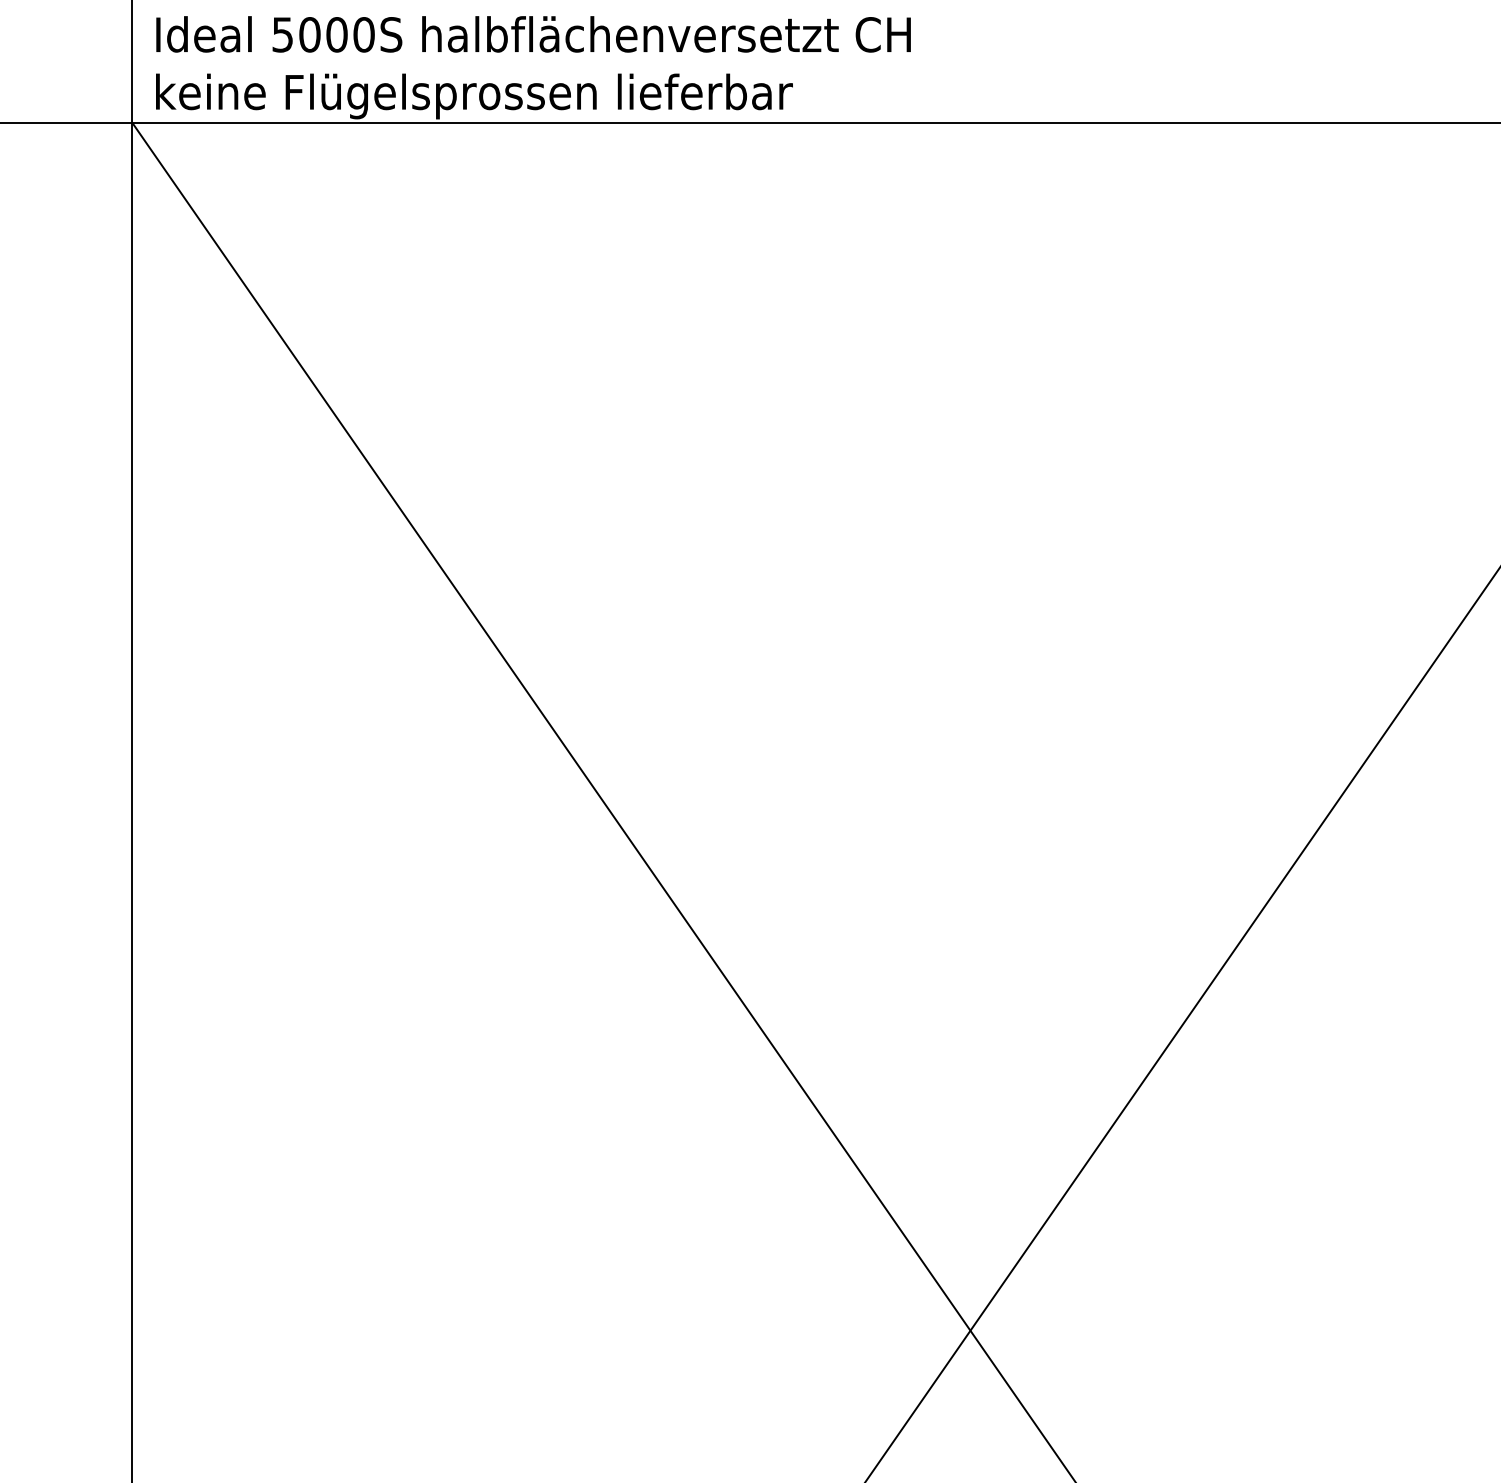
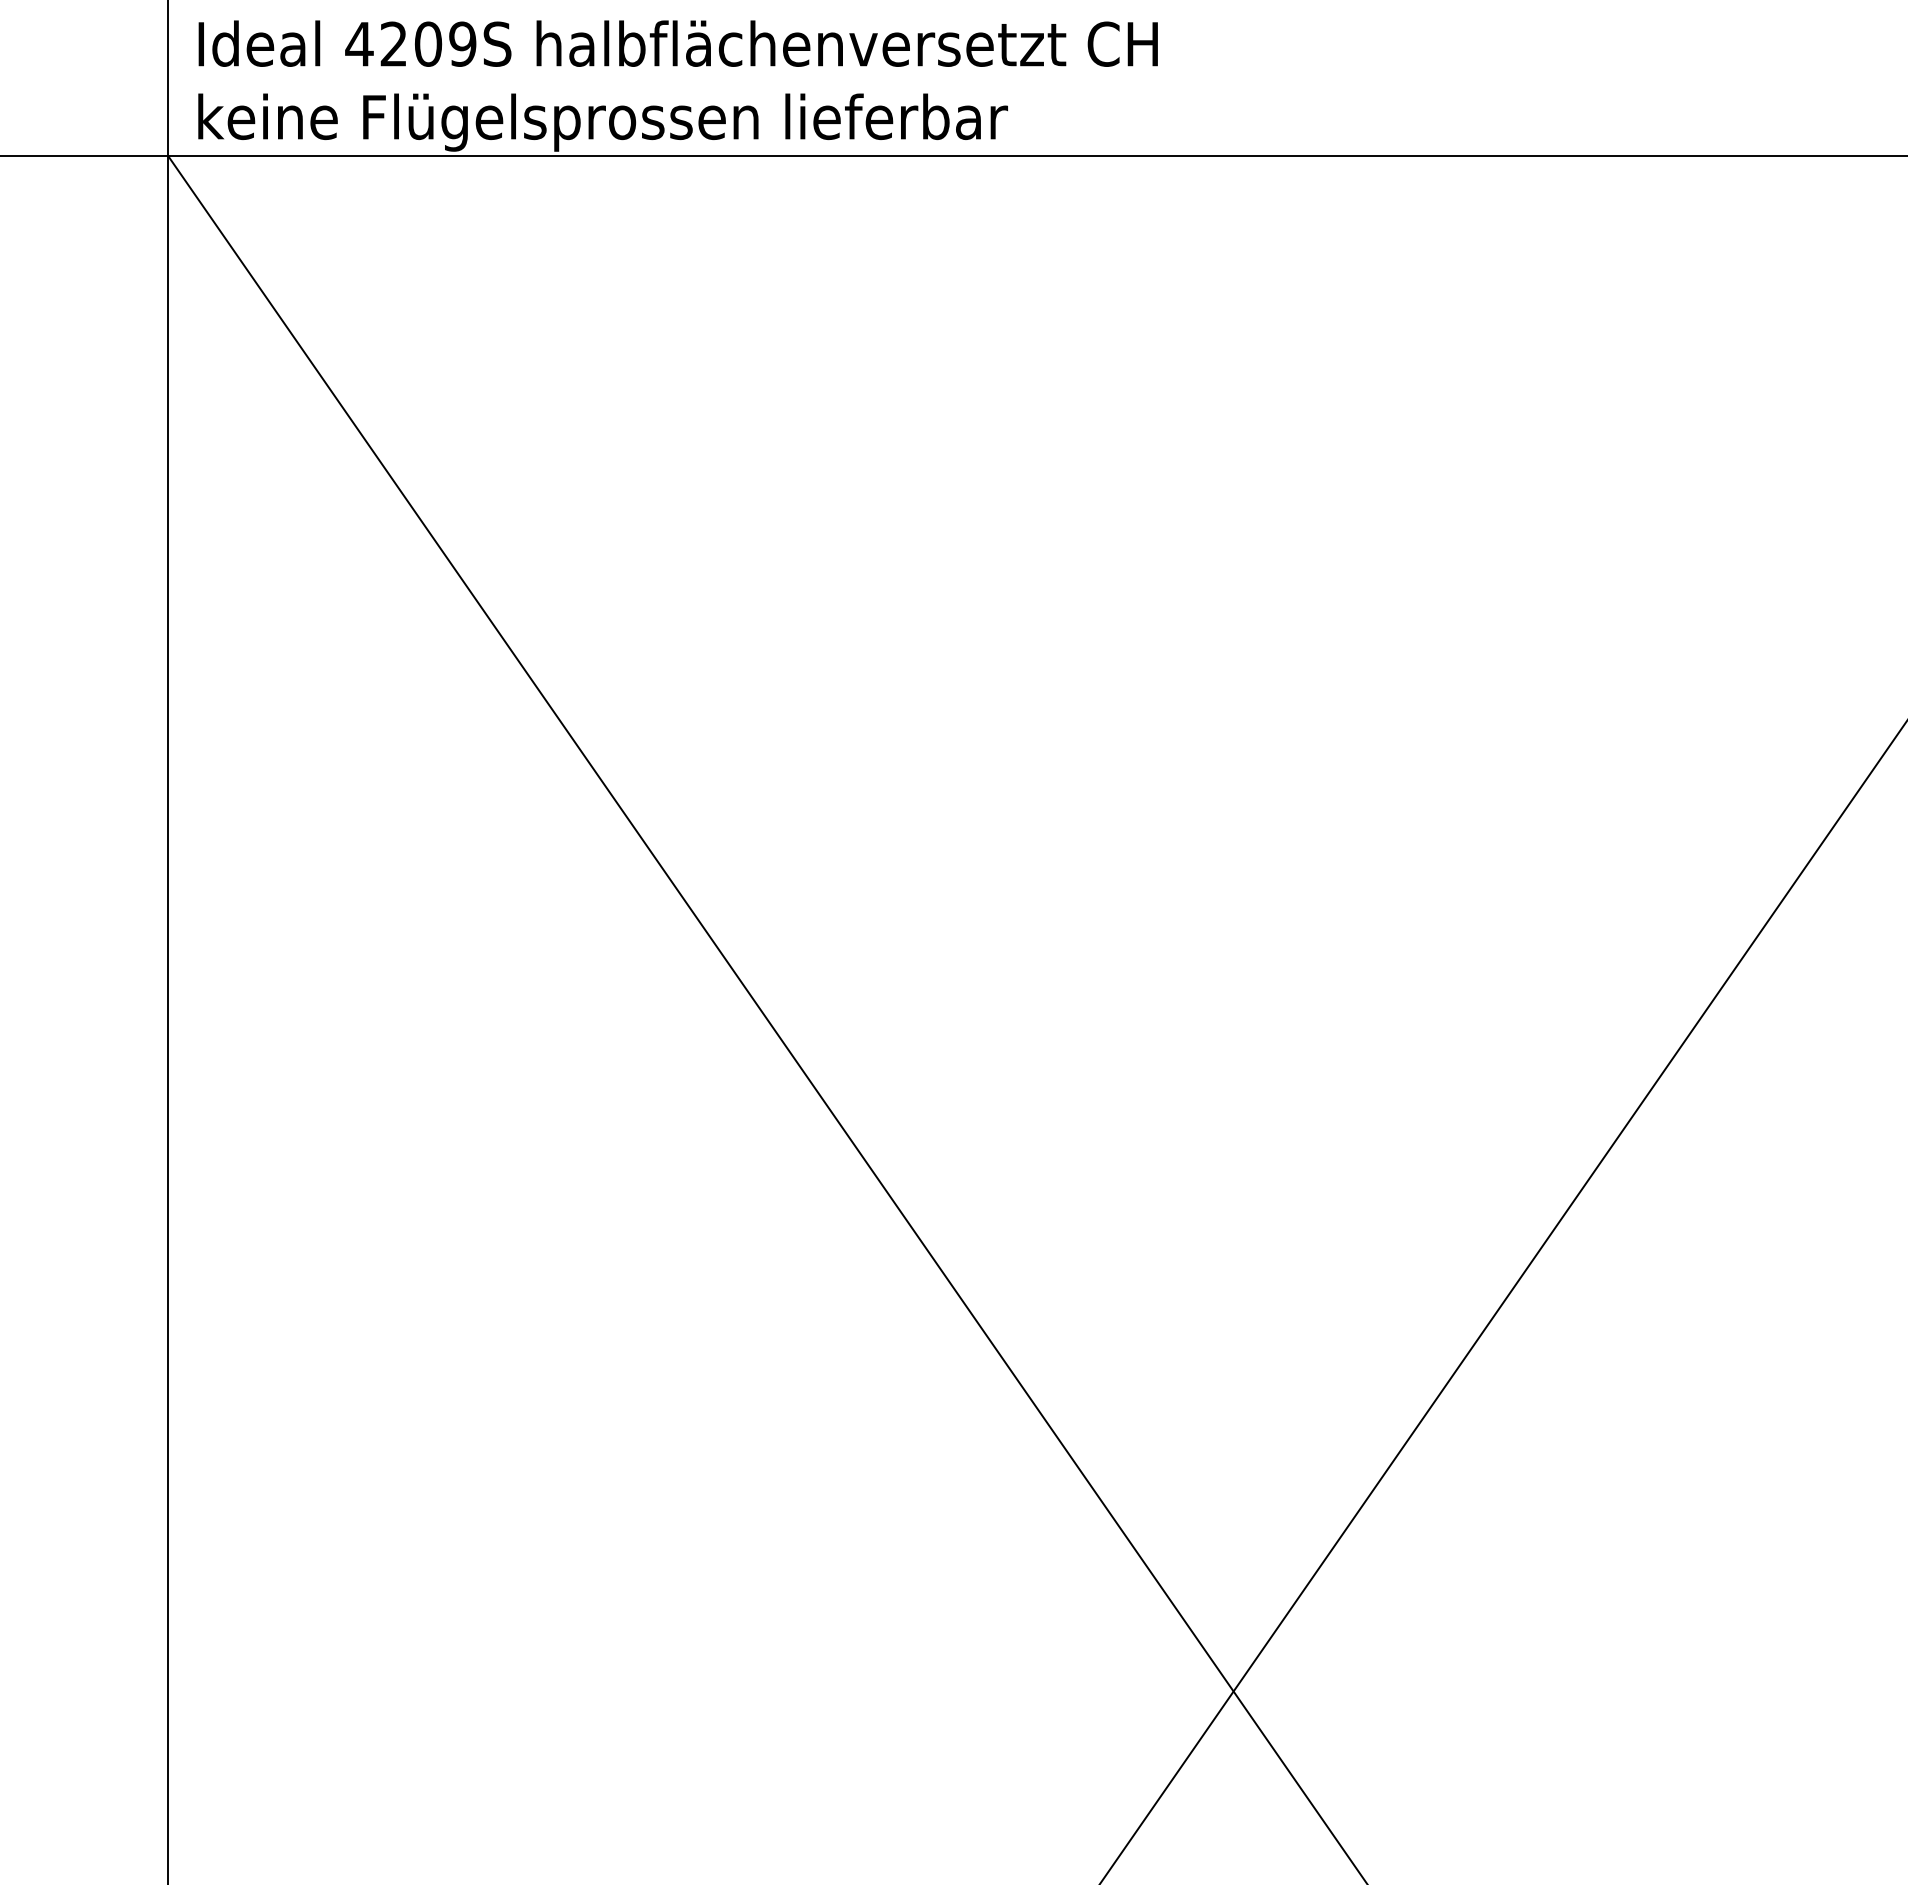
text: (322, 34) -> (410, 43), 5000S -> 4209S

